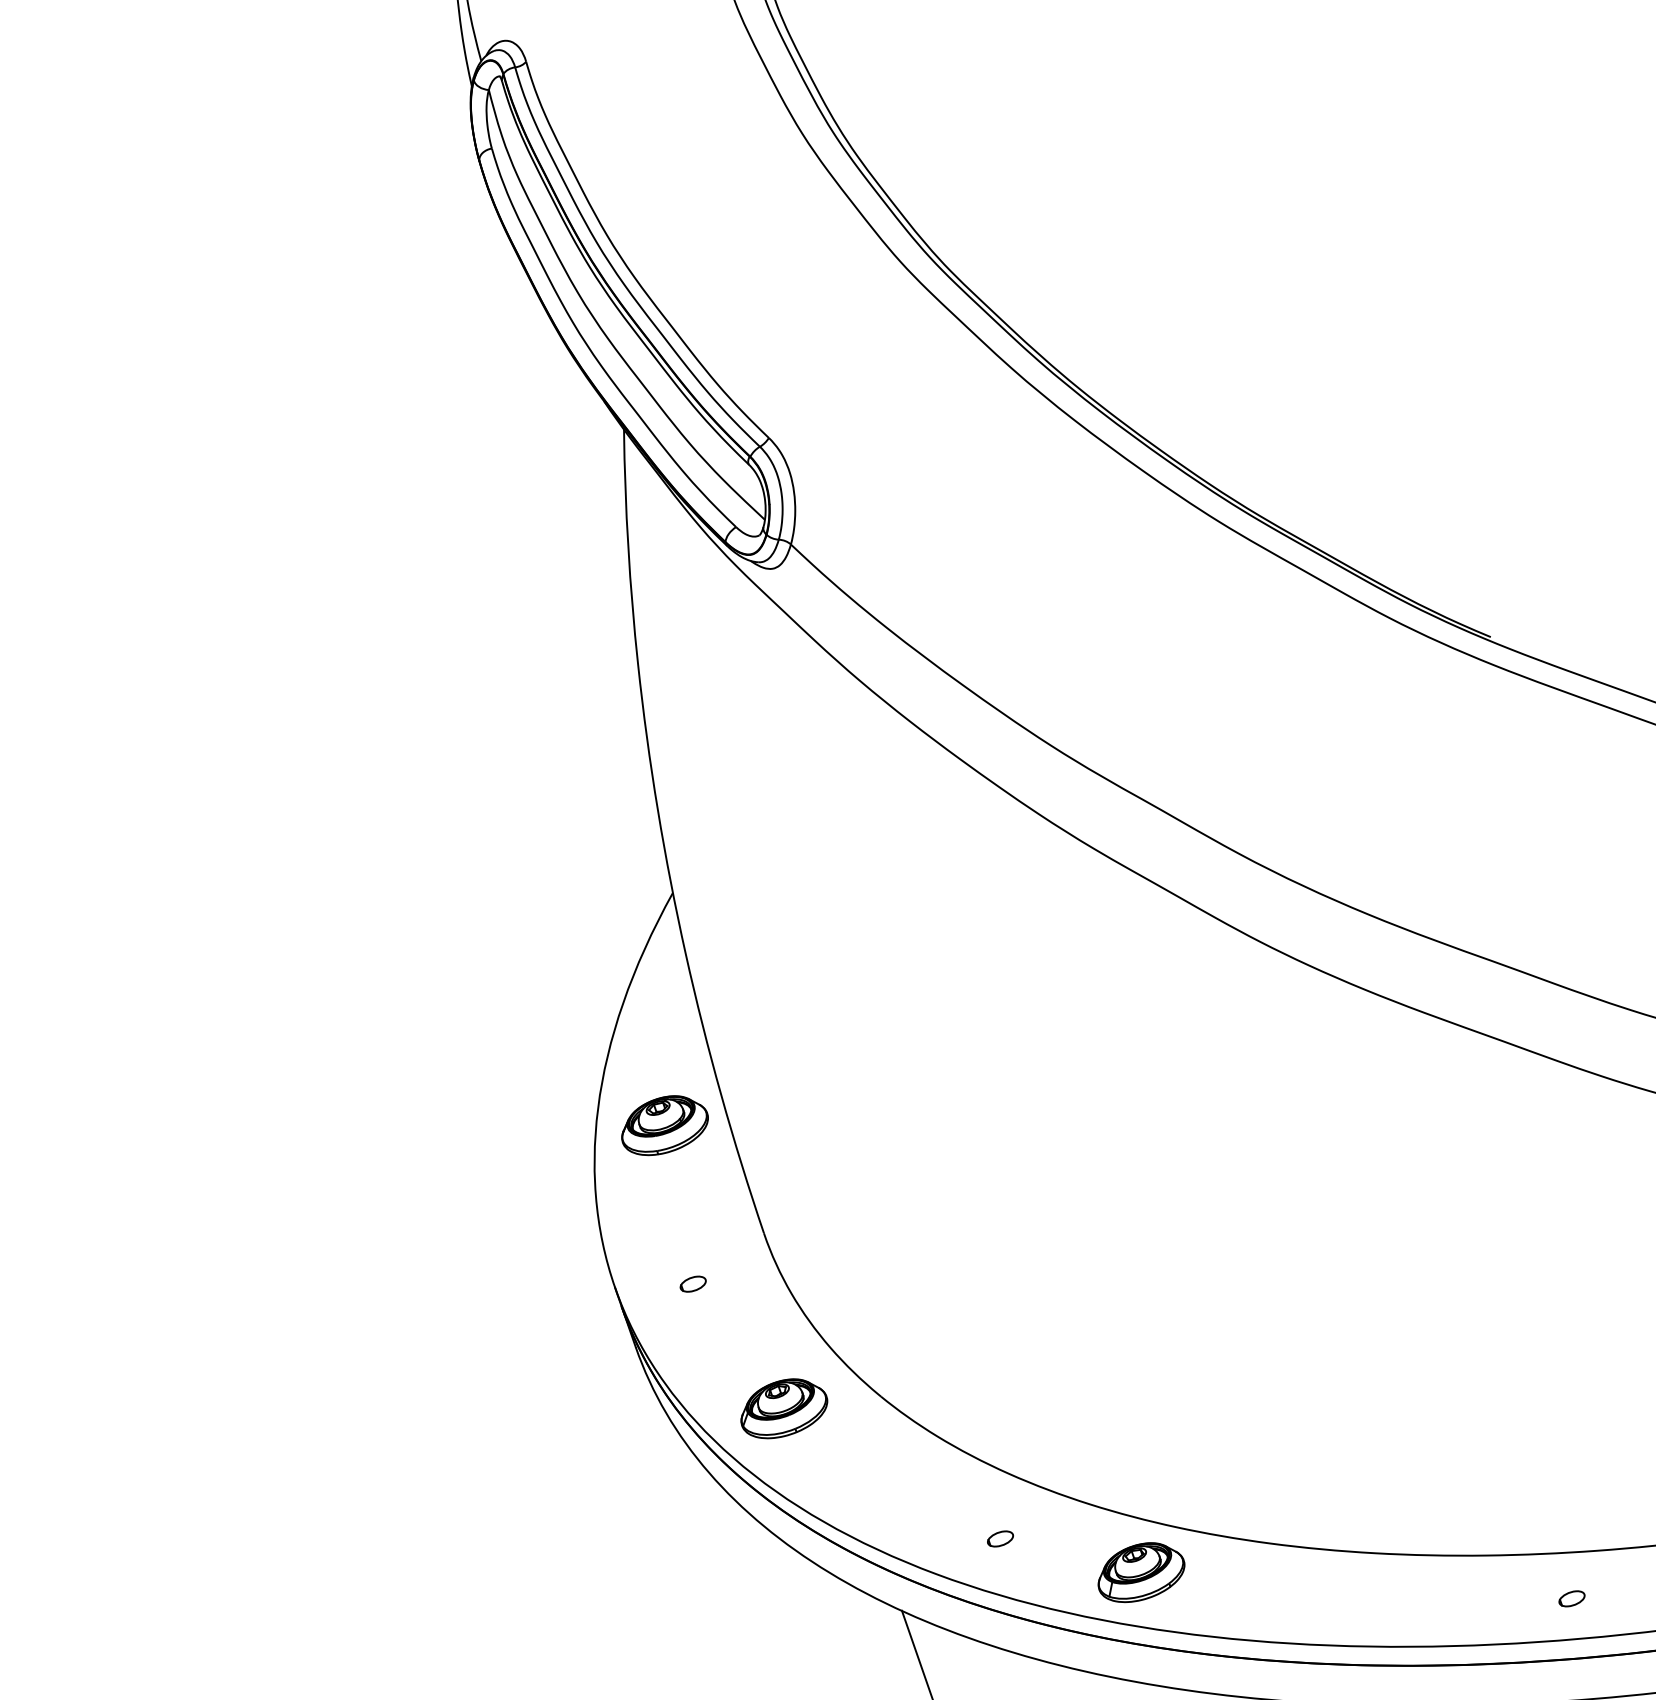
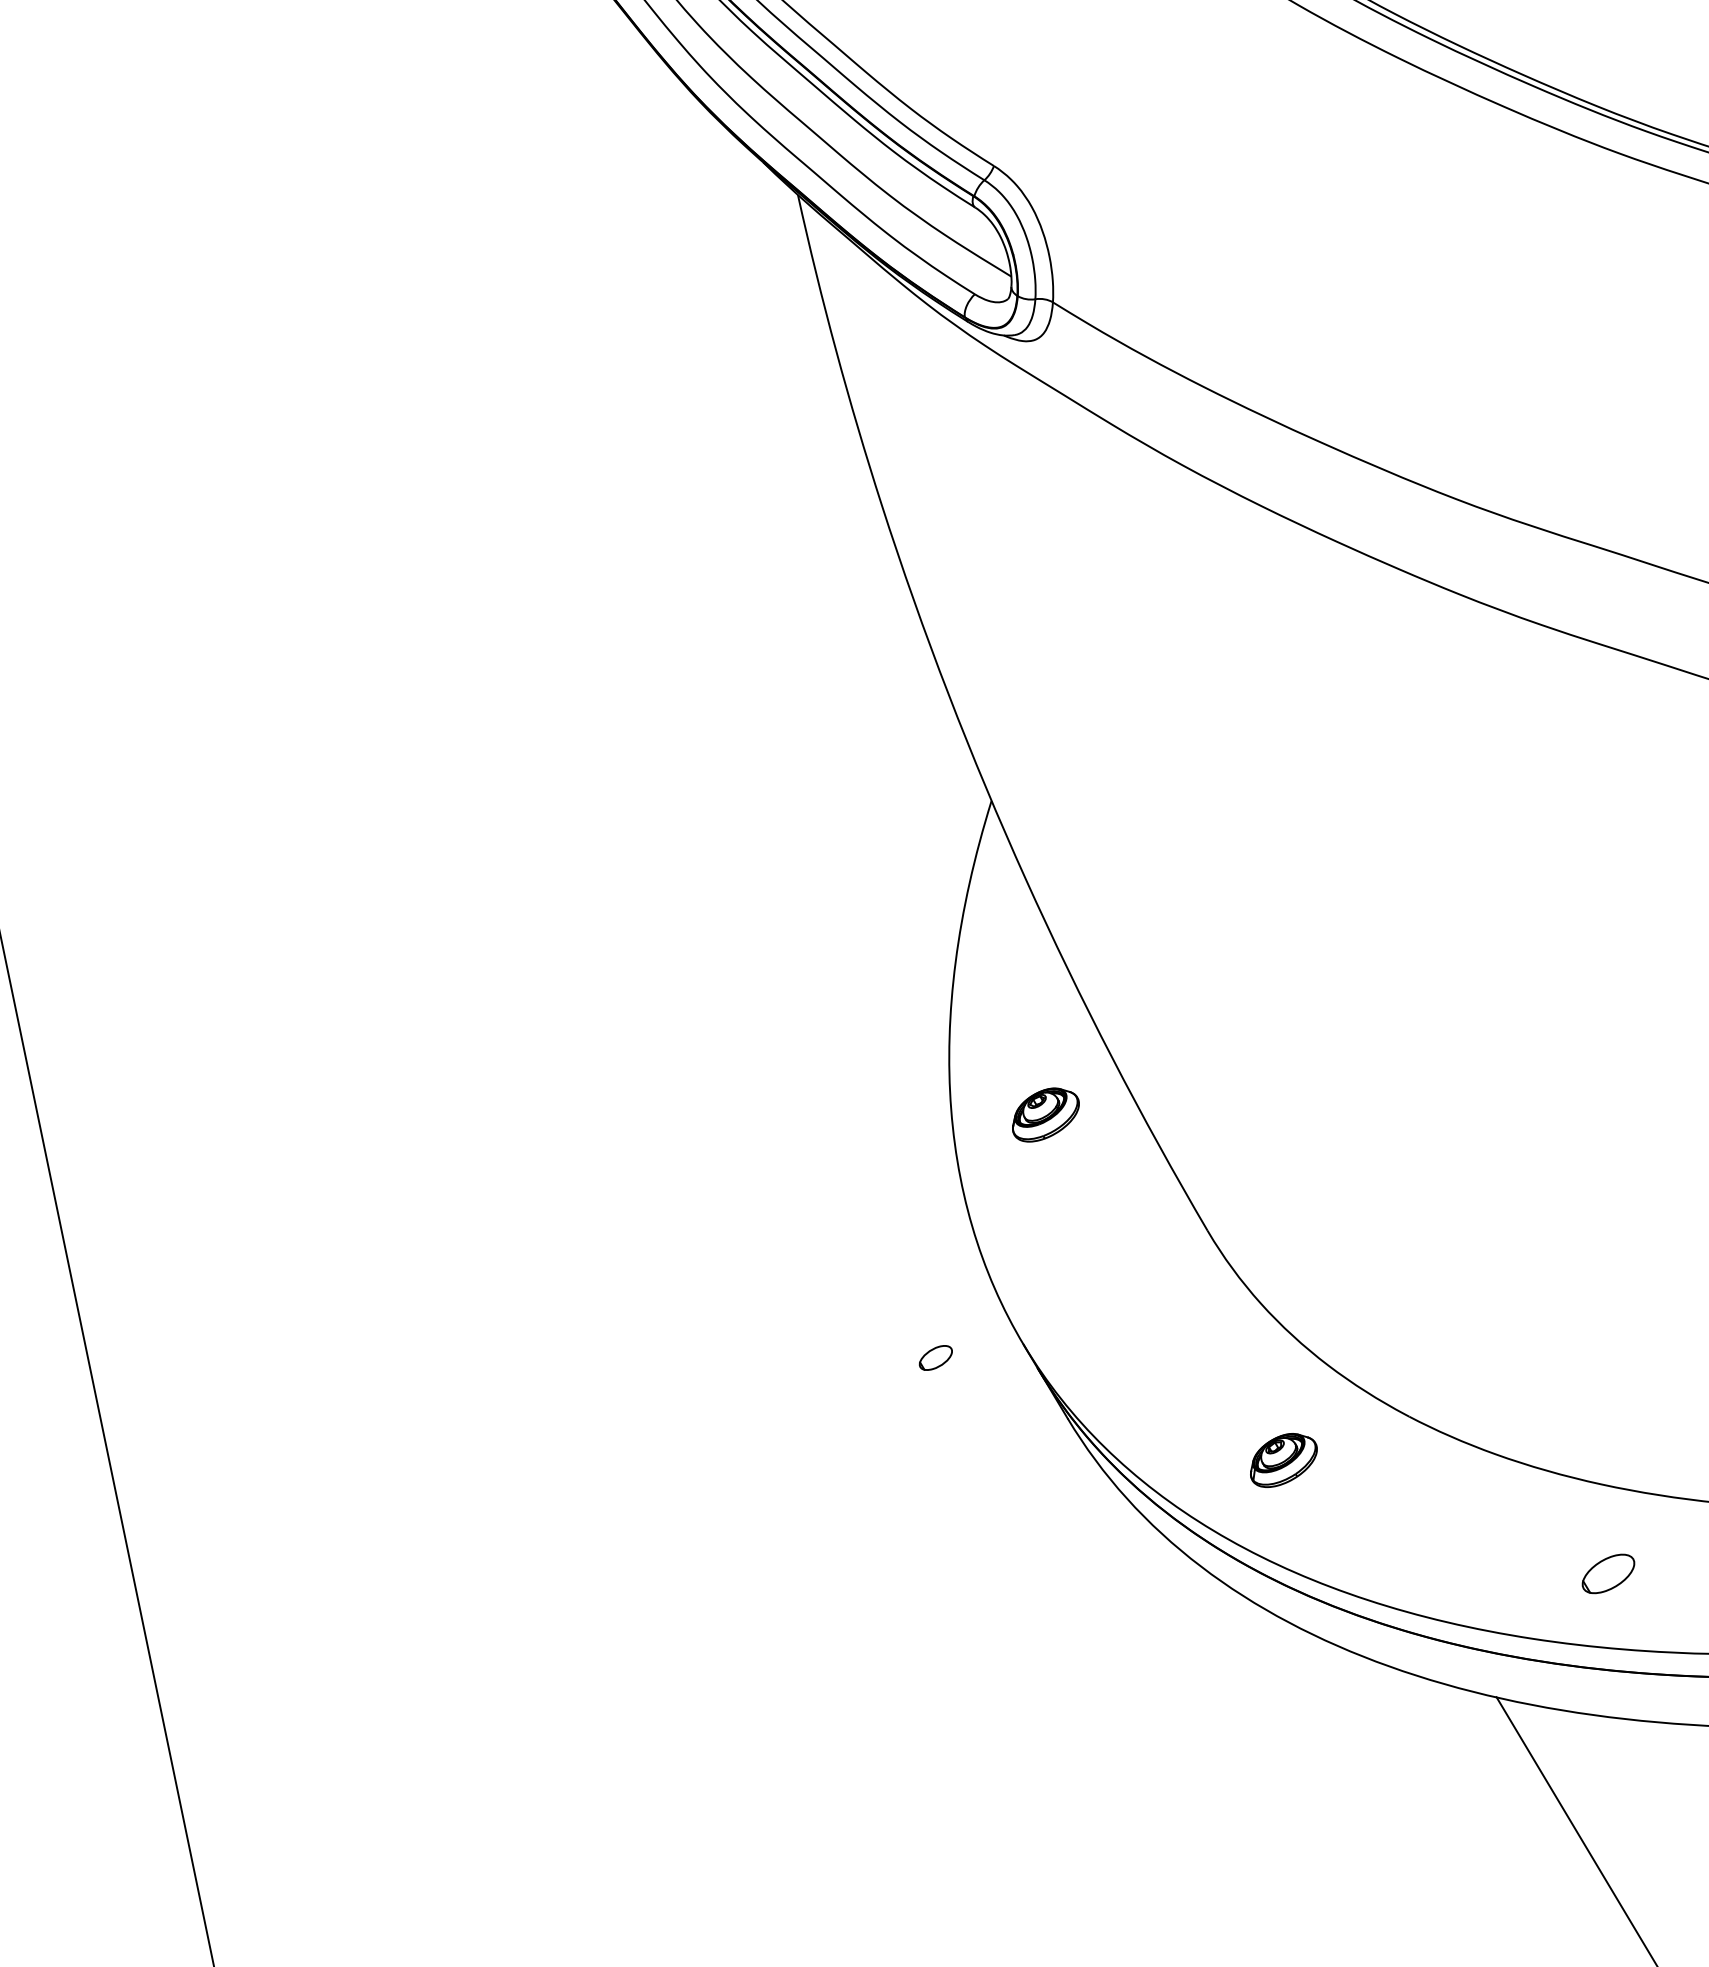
part: (664, 1125) -> (1044, 1114), size x0.6
part: (692, 1283) -> (934, 1357), moved
part: (784, 1408) -> (1283, 1459), size x0.6
part: (1000, 1538) -> (1608, 1573), size x1.6

